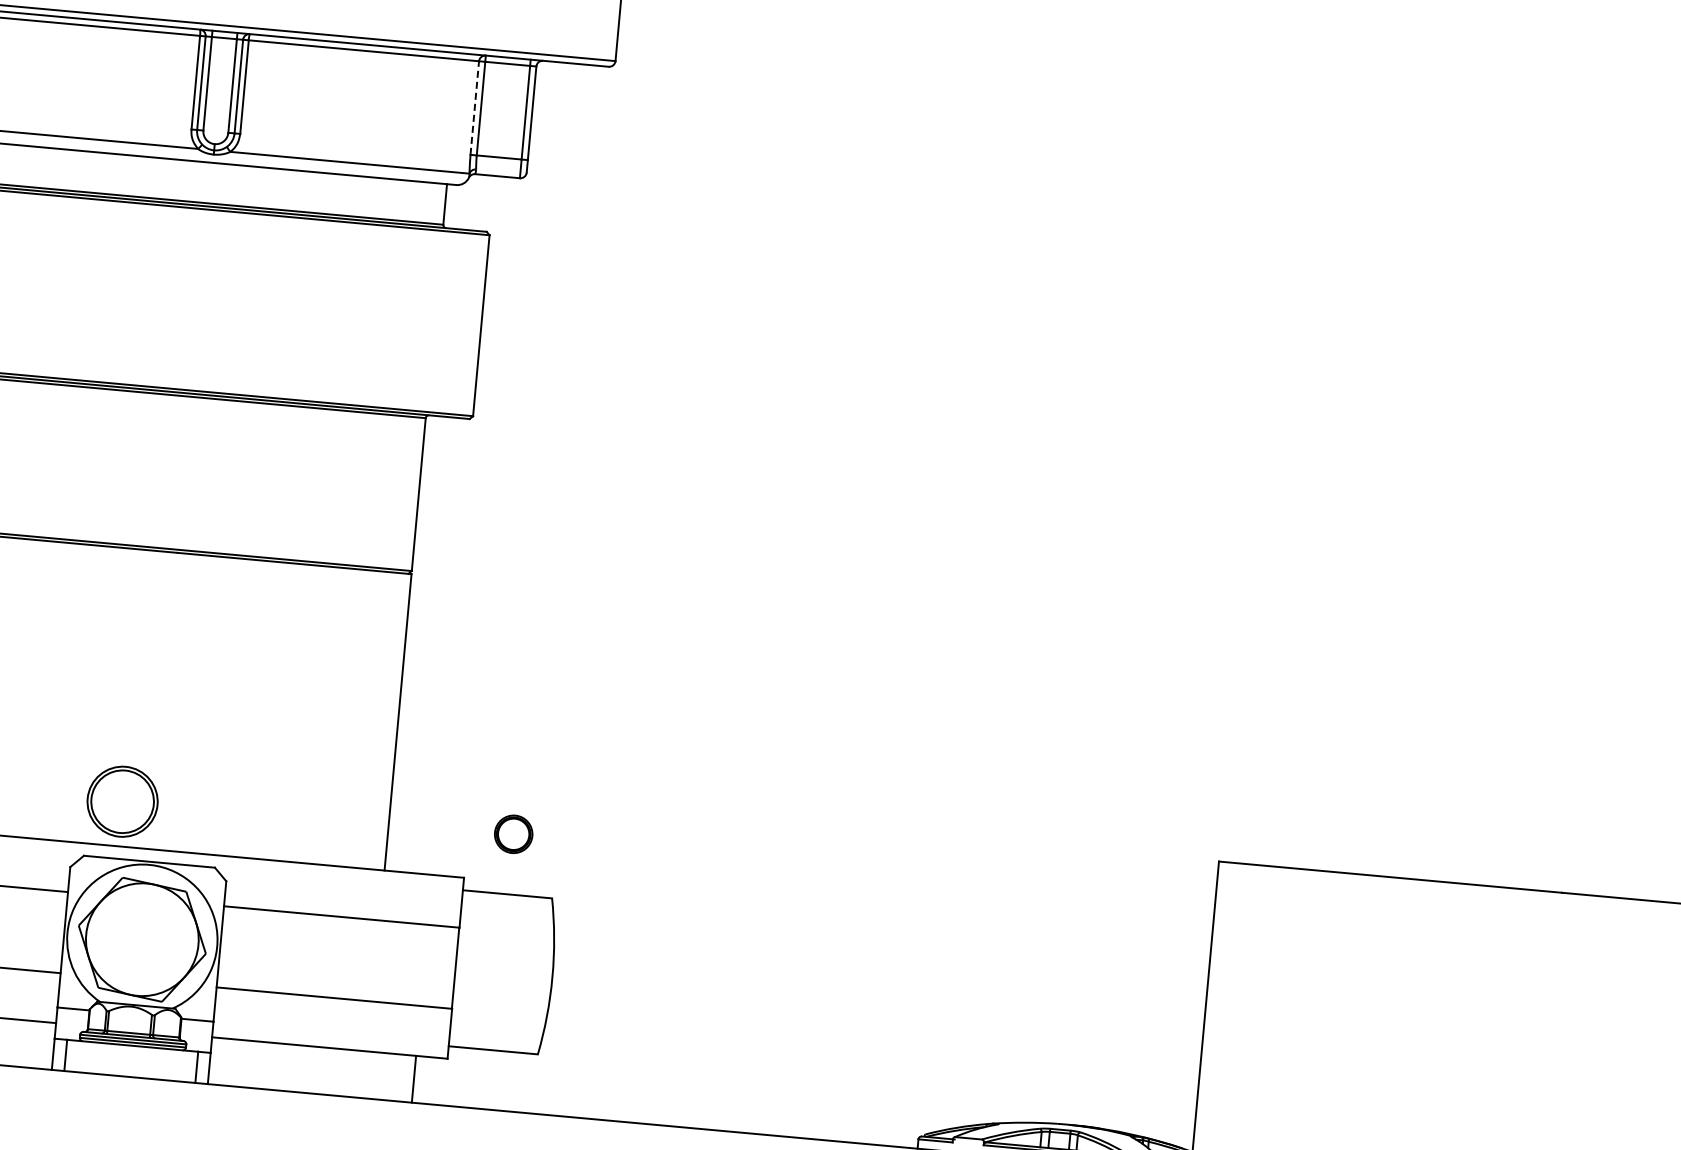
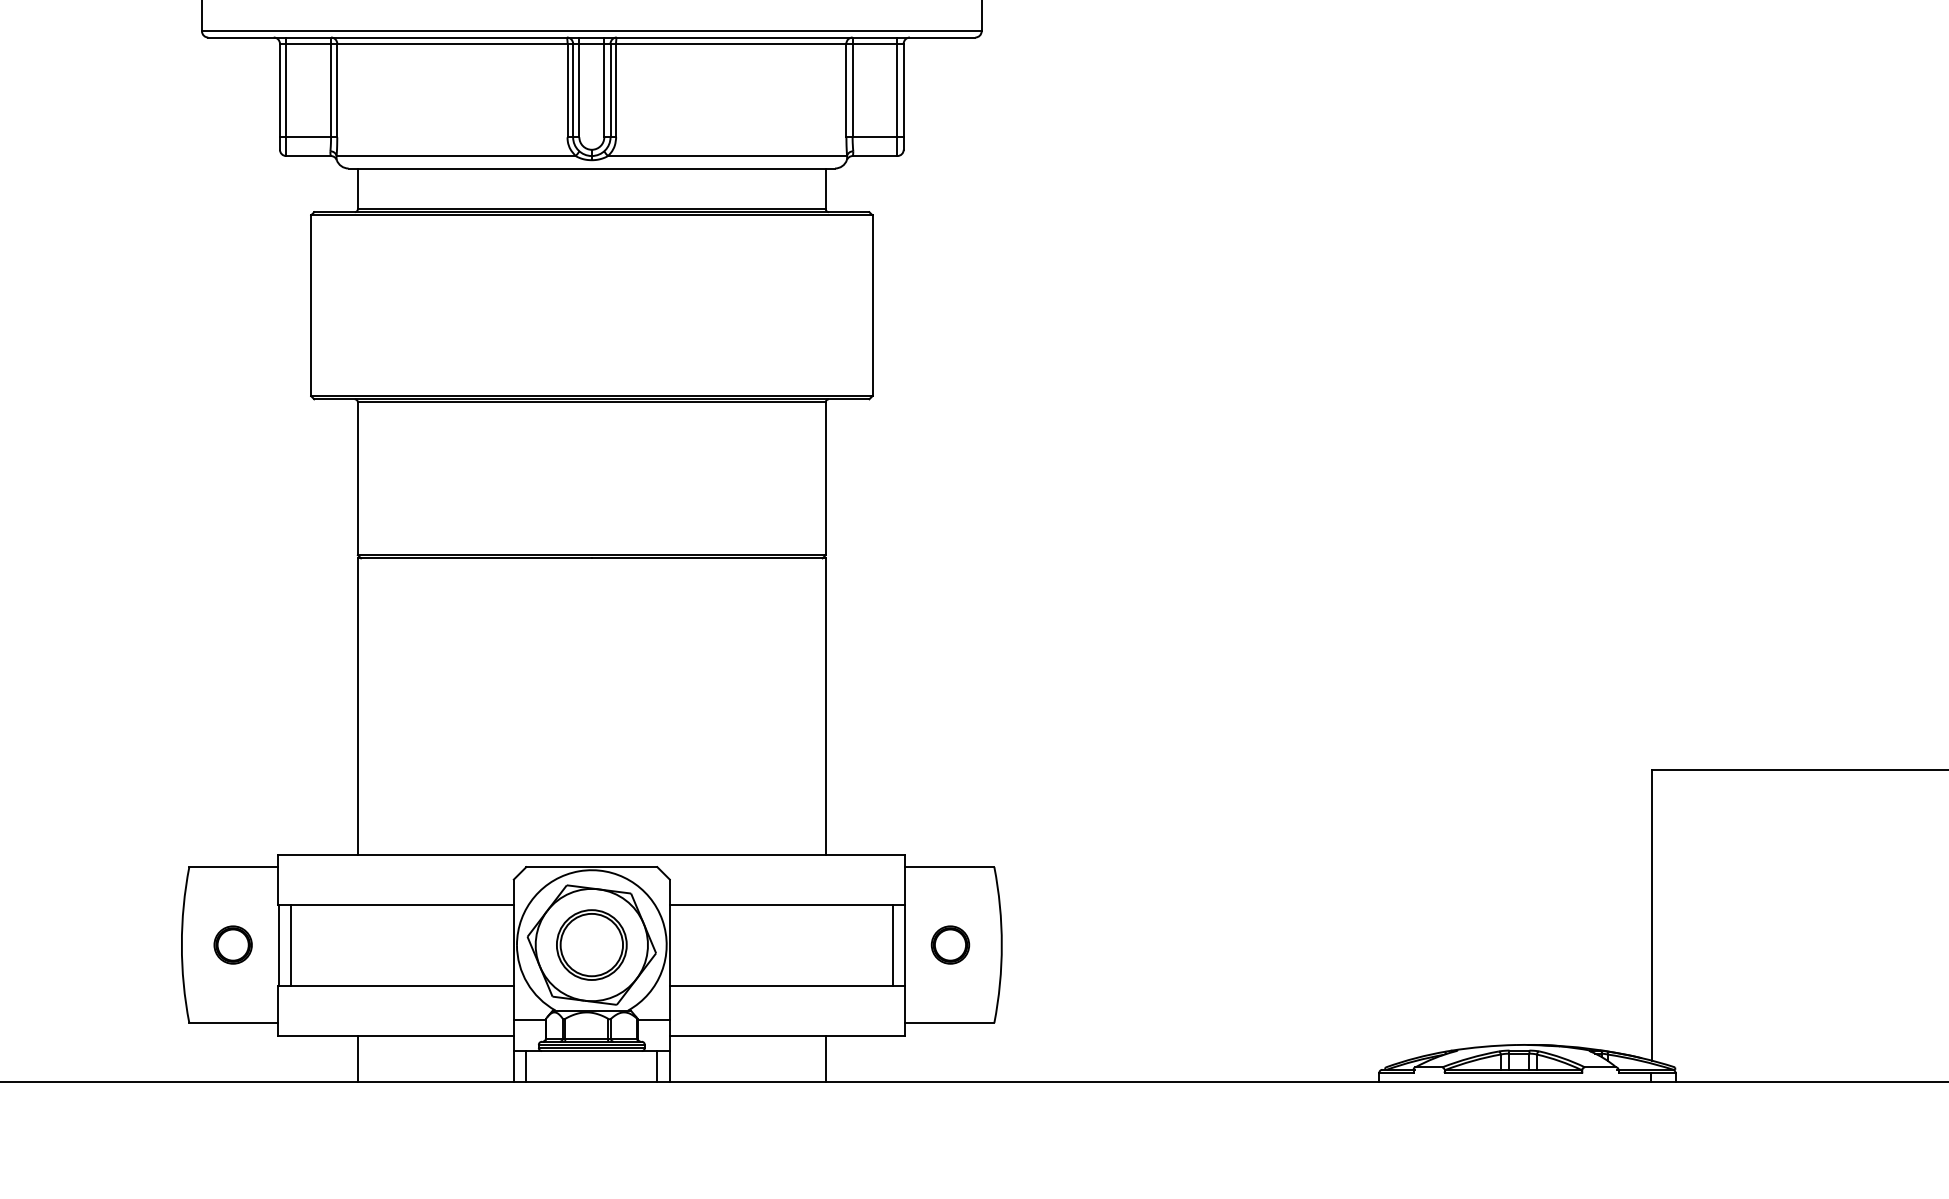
line: (474, 108) -> (846, 90), dashed -> solid
part: (122, 801) -> (591, 944), moved
part: (513, 833) -> (950, 944), moved
line: (443, 966) -> (892, 944), added
line: (413, 1078) -> (825, 1058), moved

